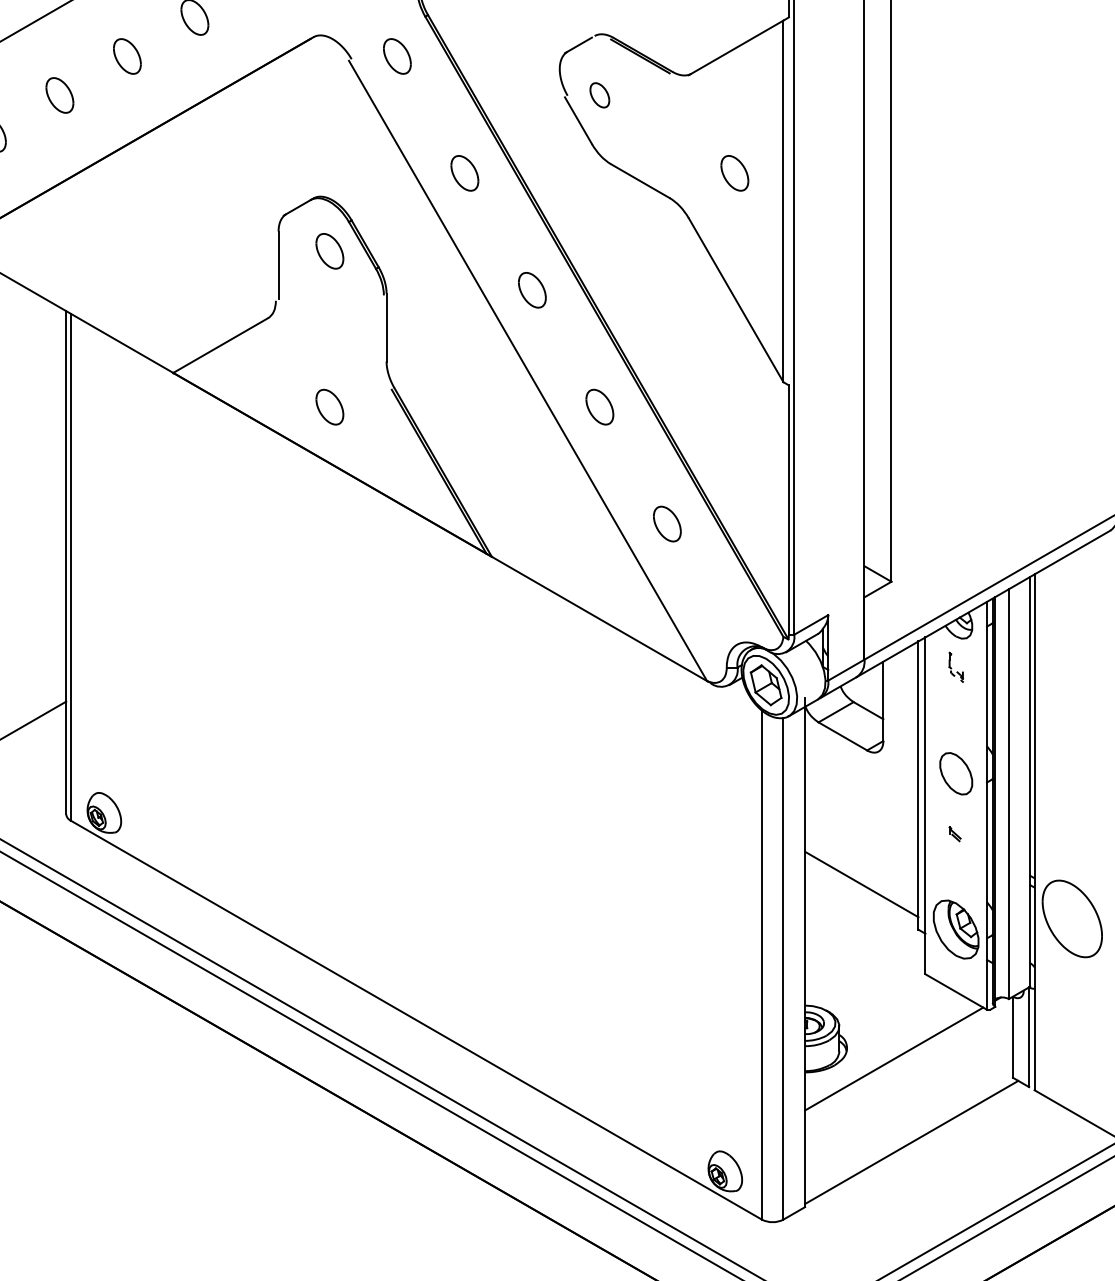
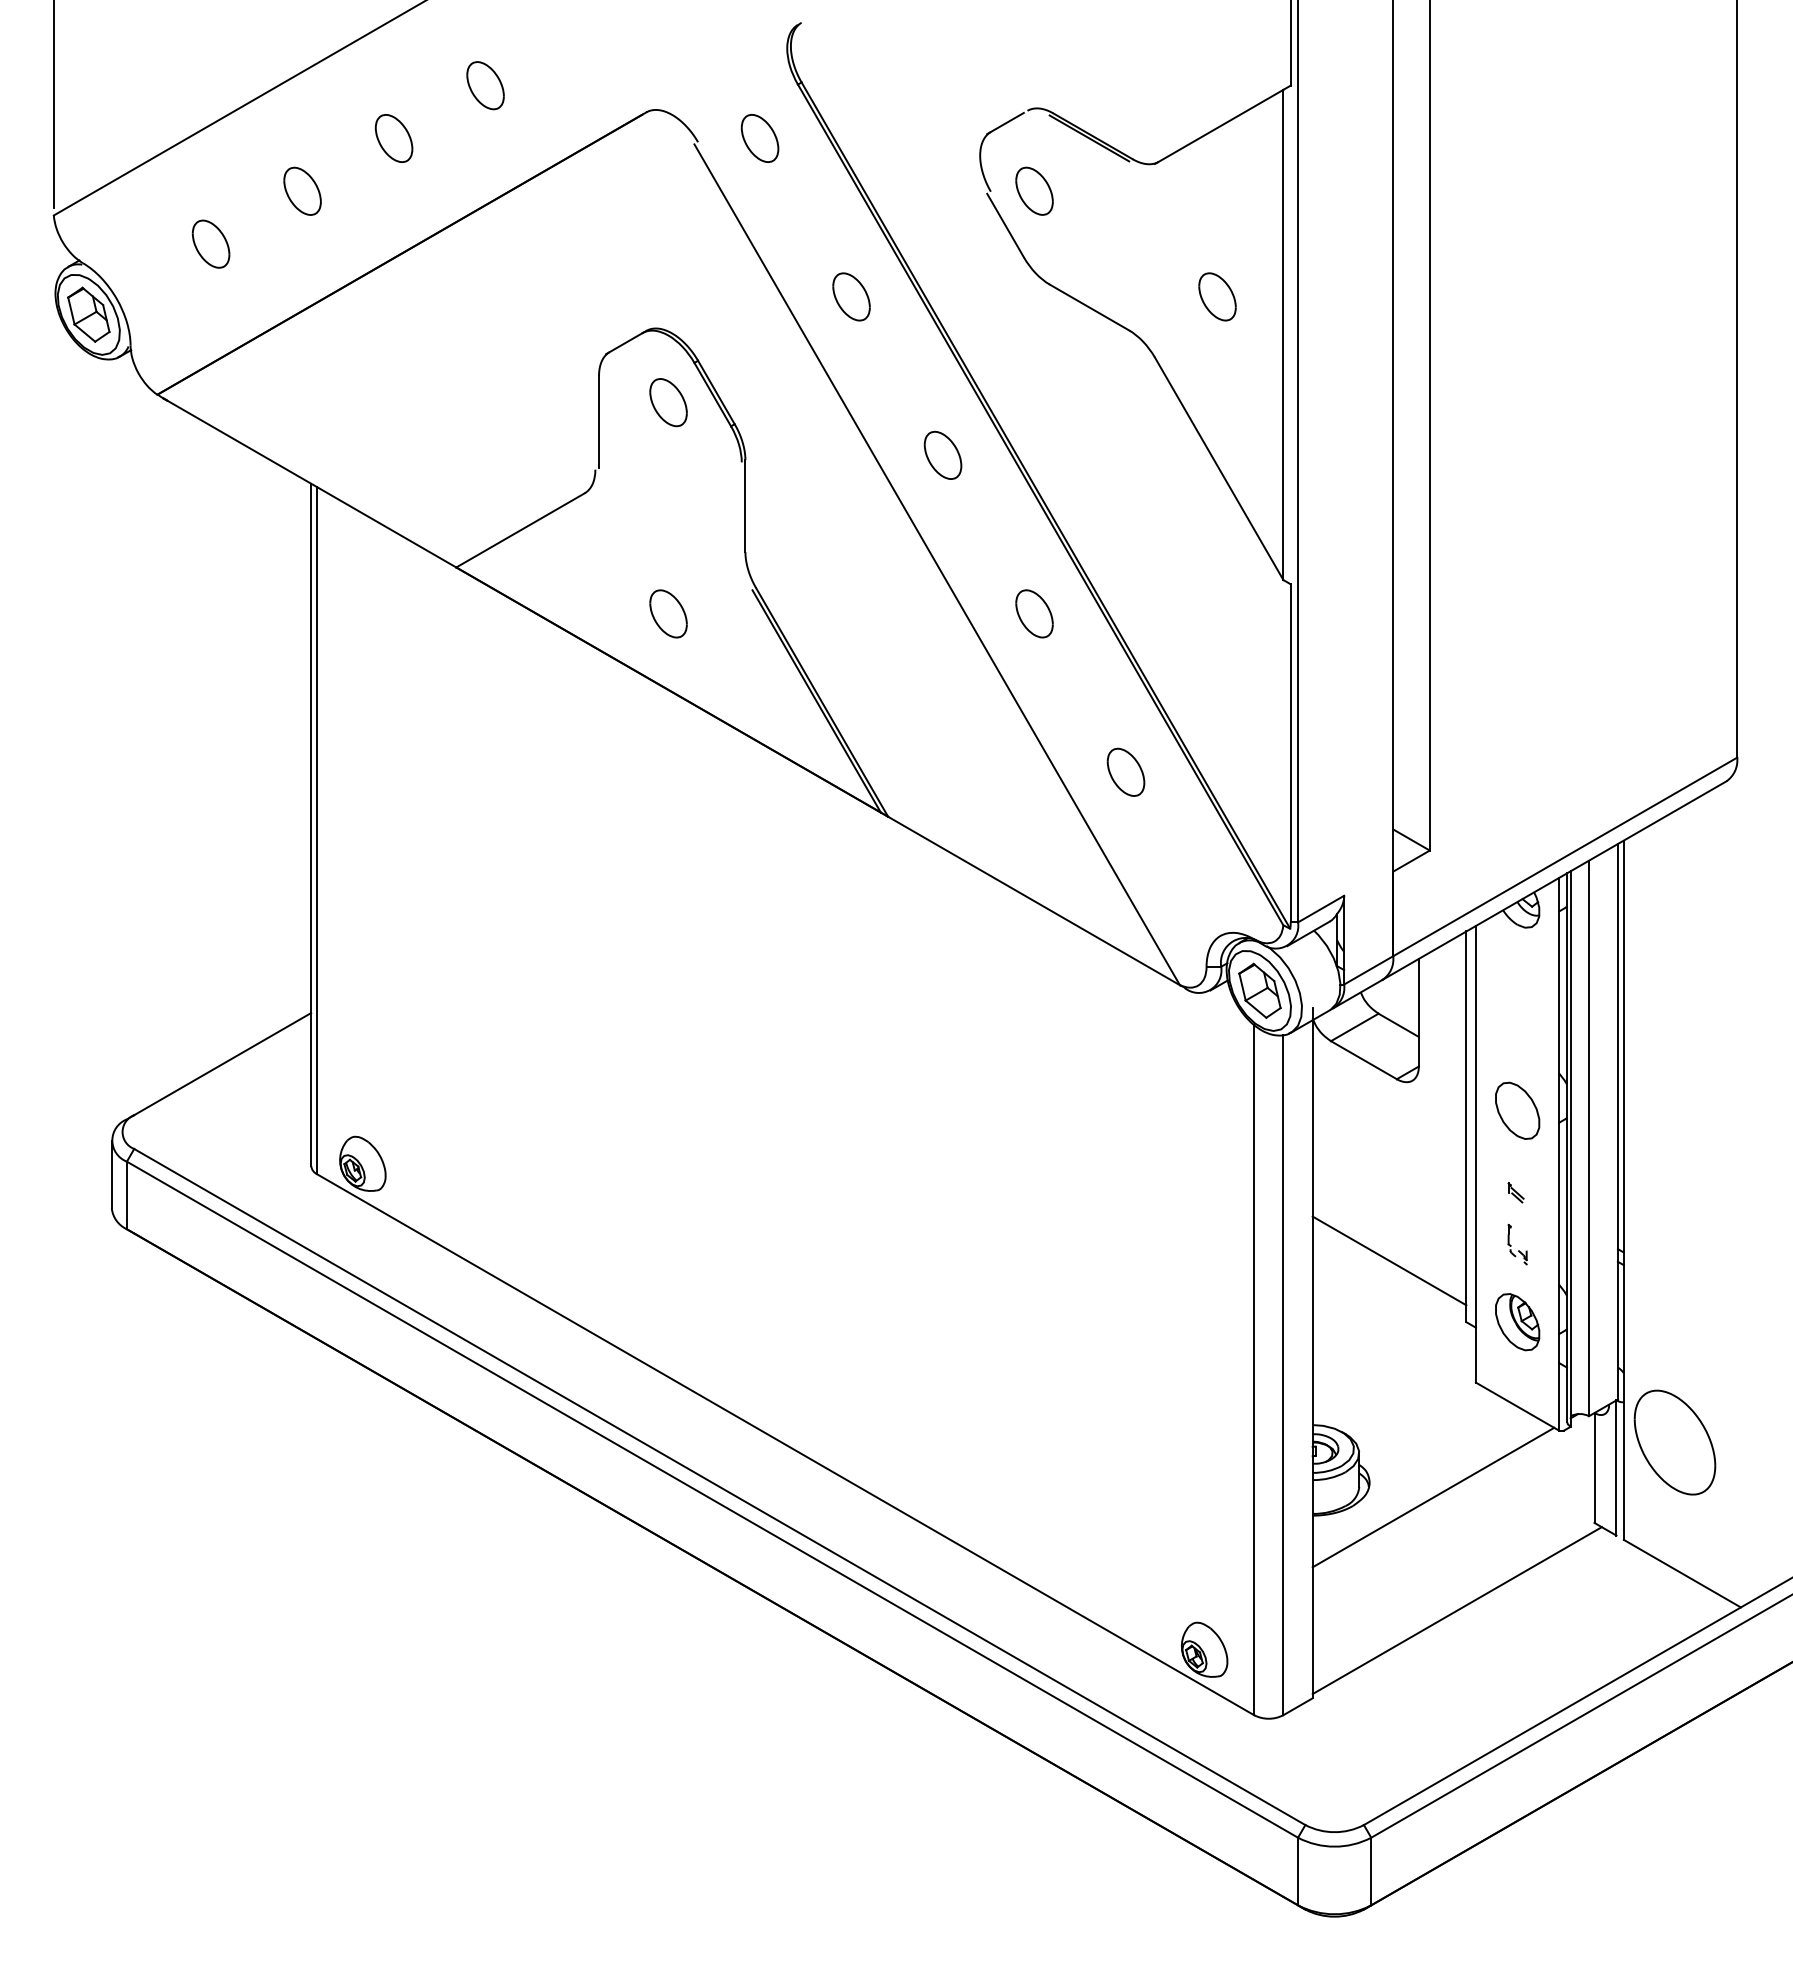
part: (599, 94) -> (1034, 190), size x1.43
part: (951, 668) -> (1511, 1245), moved
part: (1071, 918) -> (1674, 1442), moved
part: (956, 929) -> (1517, 1322), size x0.71

